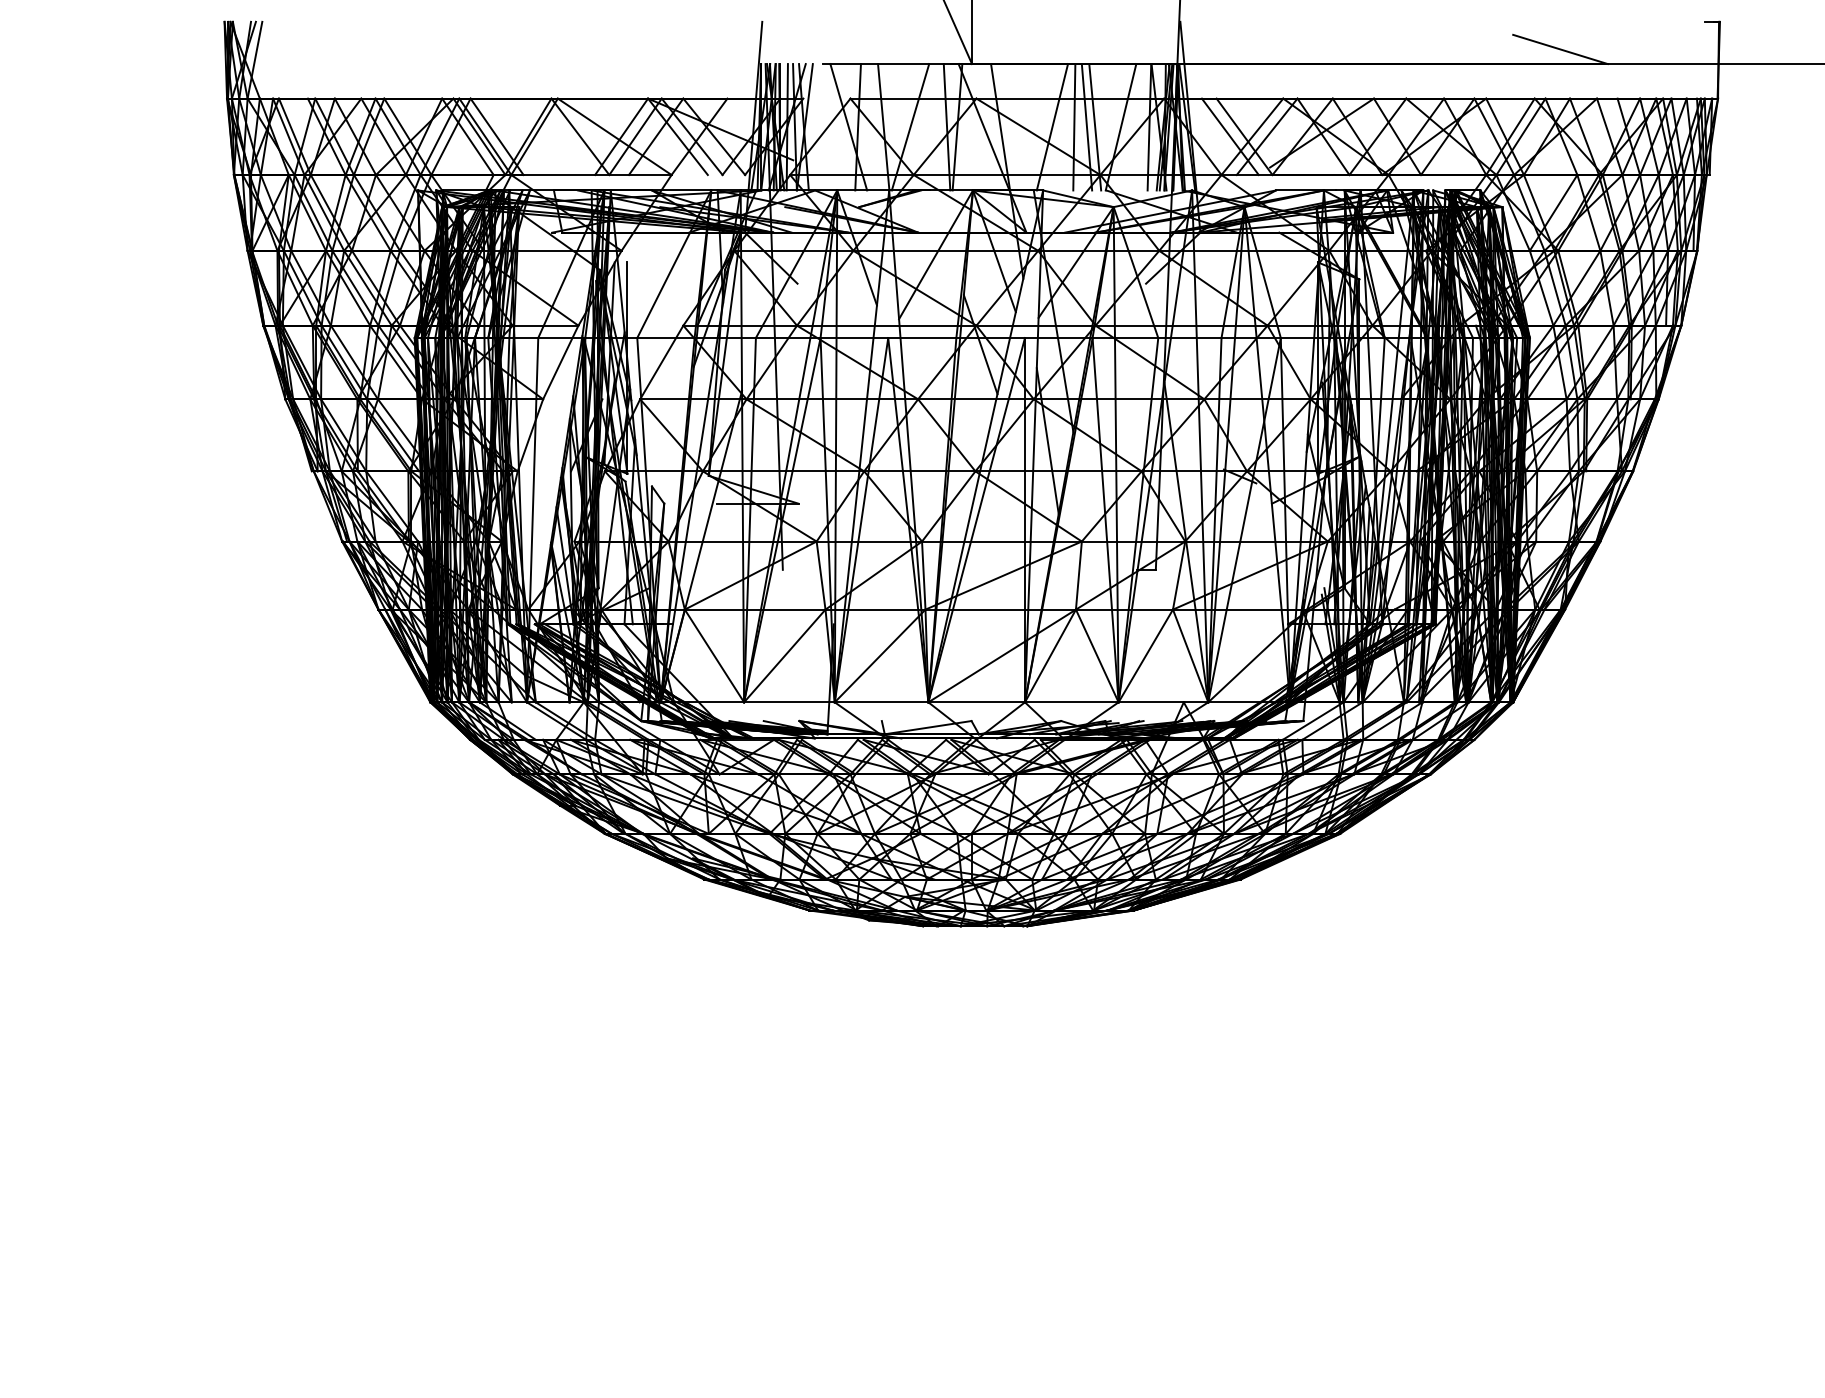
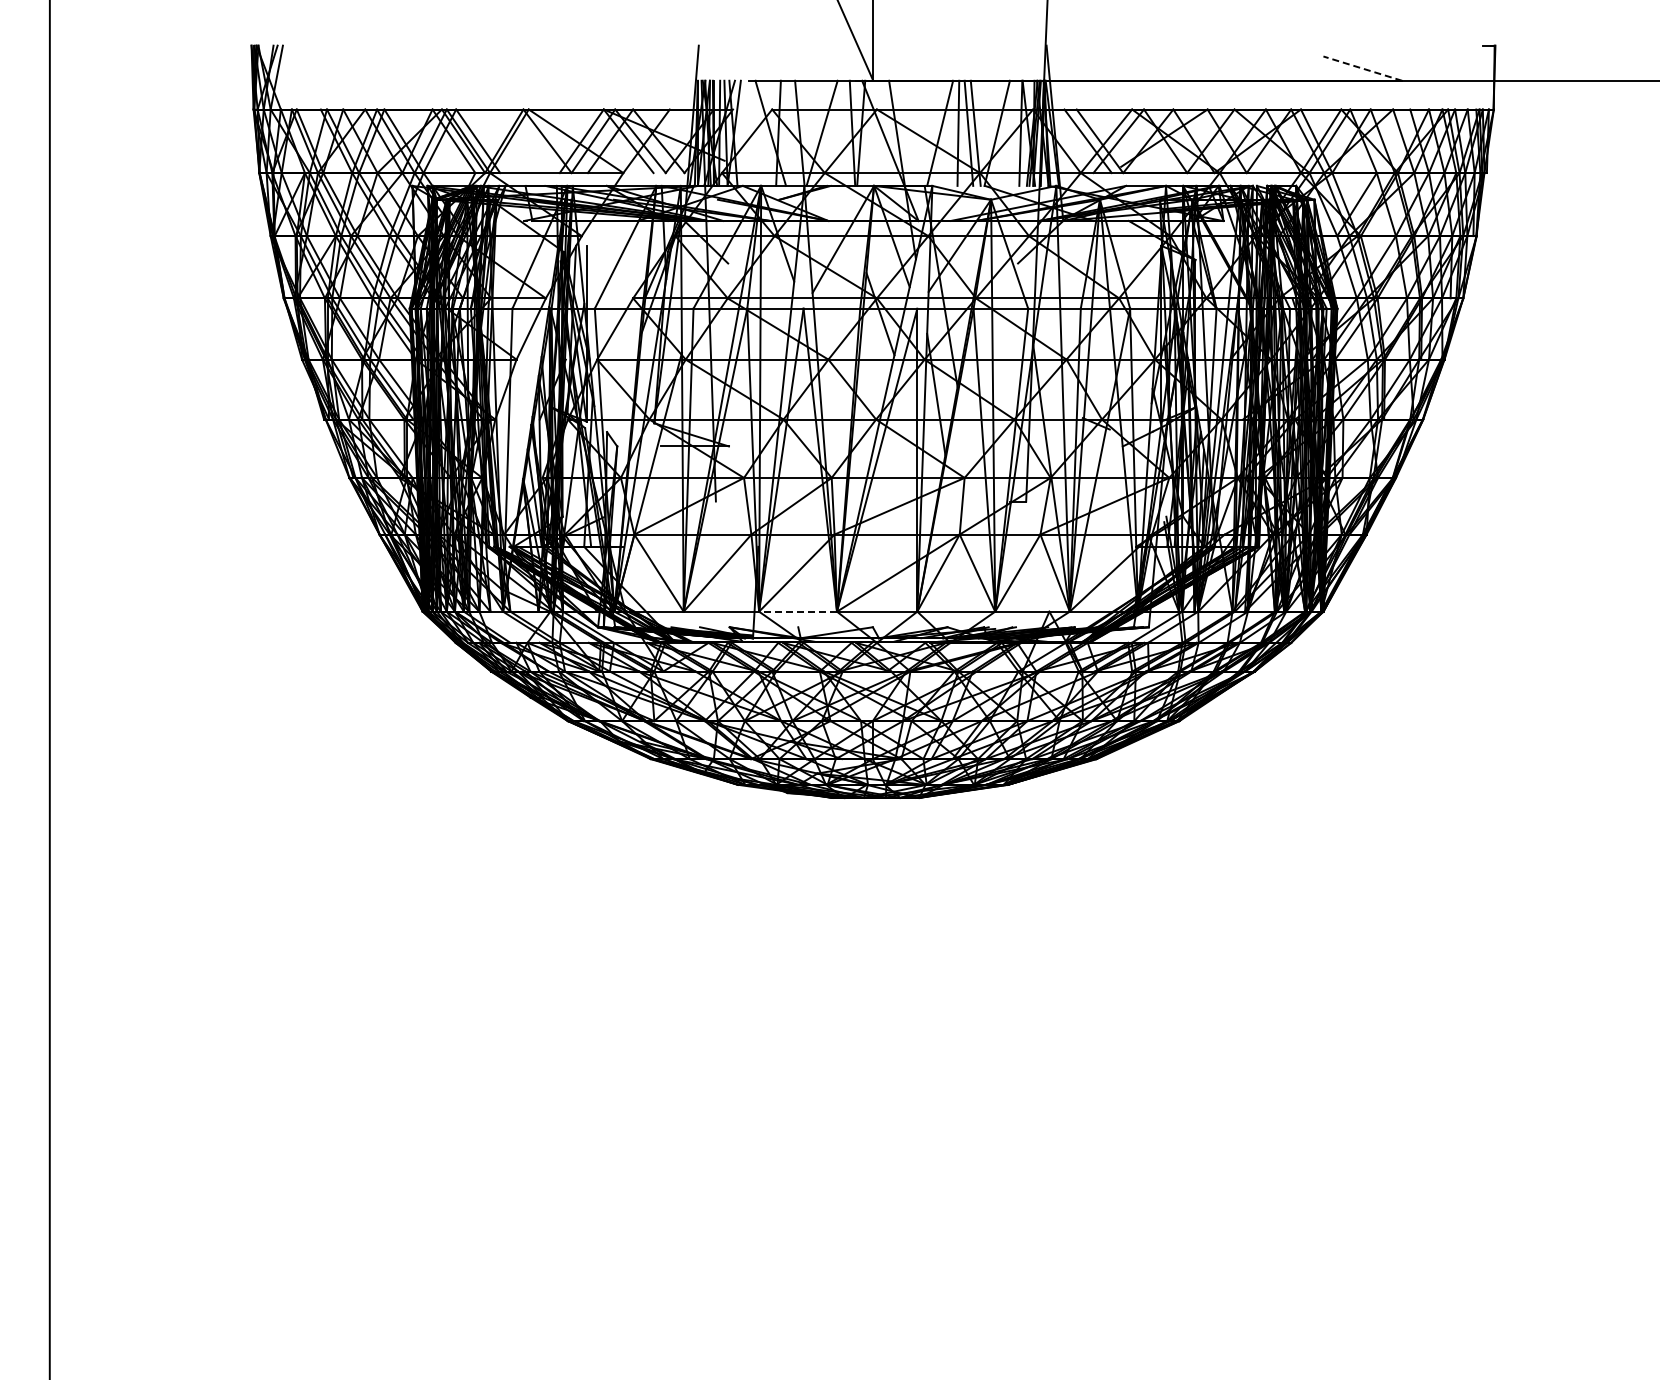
line: (1560, 49) -> (1362, 68), solid -> dashed
line: (882, 702) -> (798, 611), solid -> dashed

